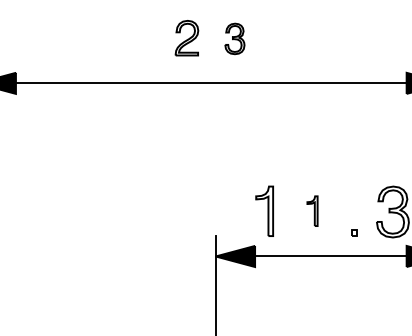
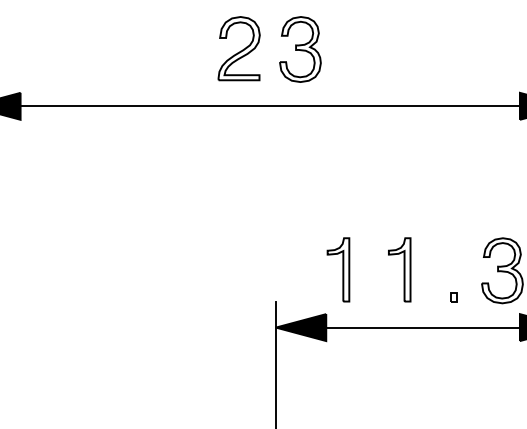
part: (186, 37) -> (238, 47), size x1.43
part: (234, 38) -> (299, 48), size x1.67
part: (312, 210) -> (399, 268), size x1.67

